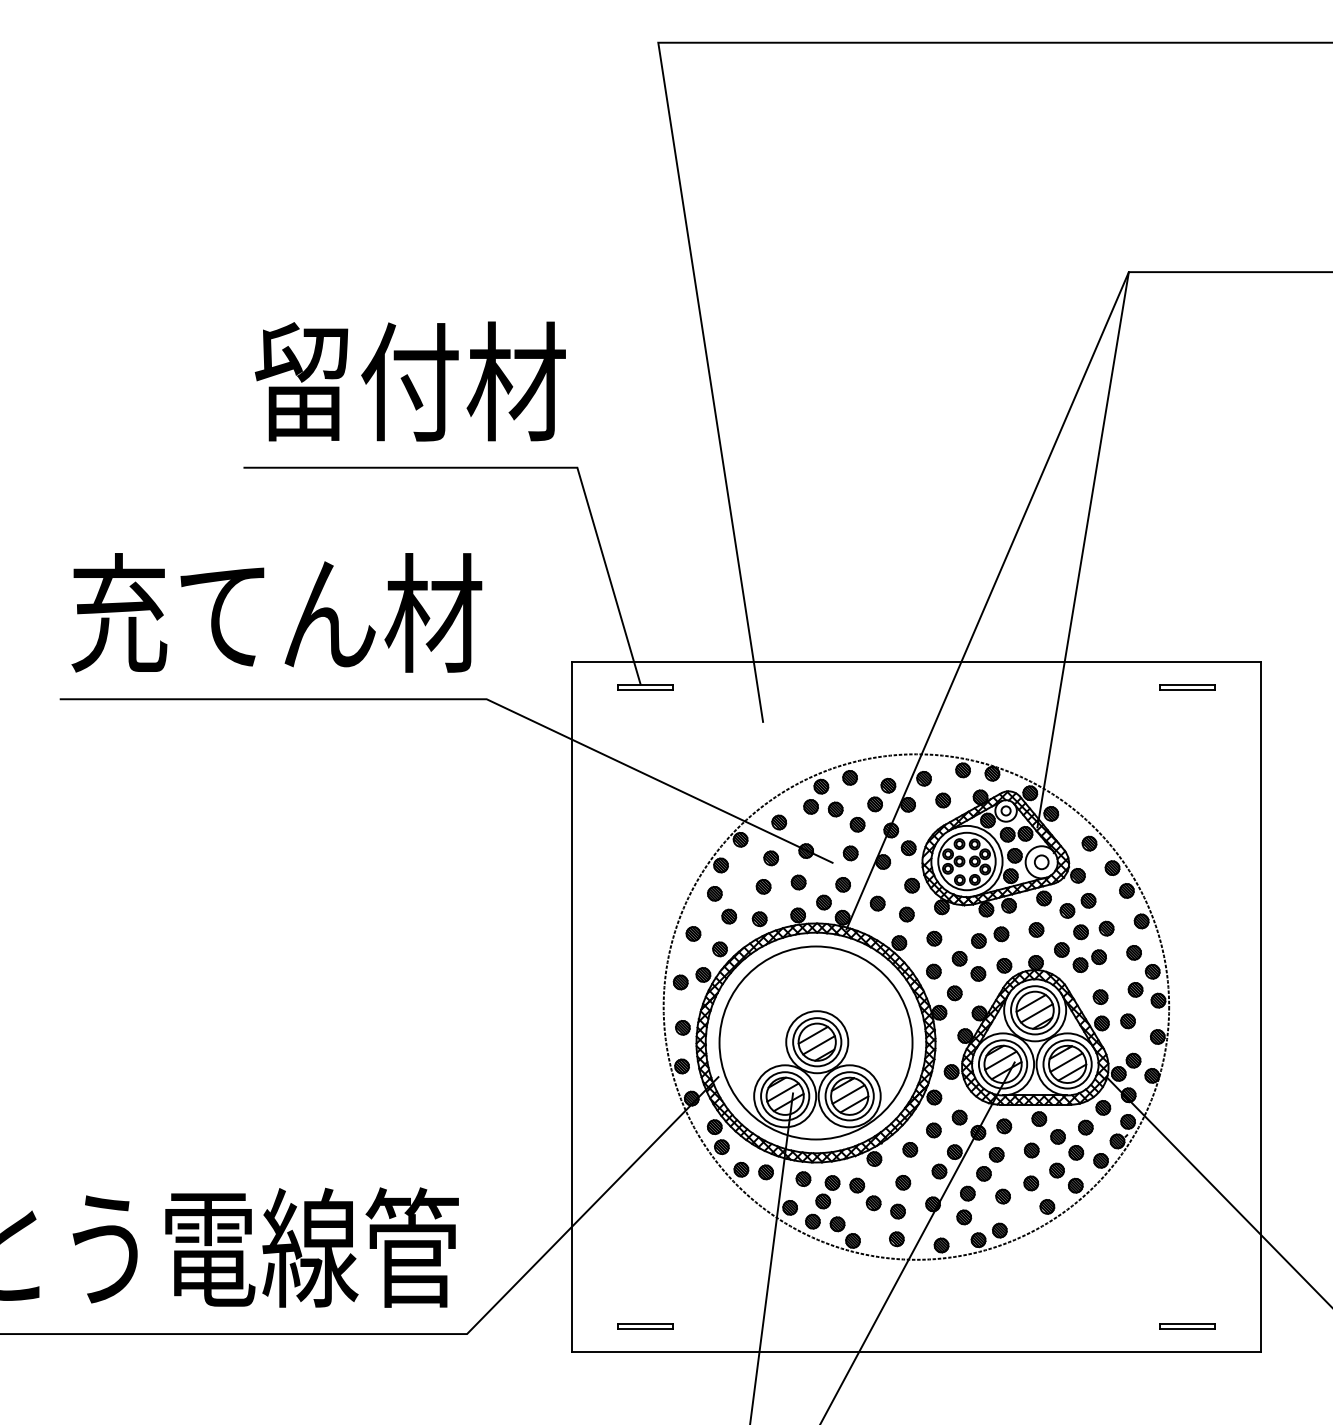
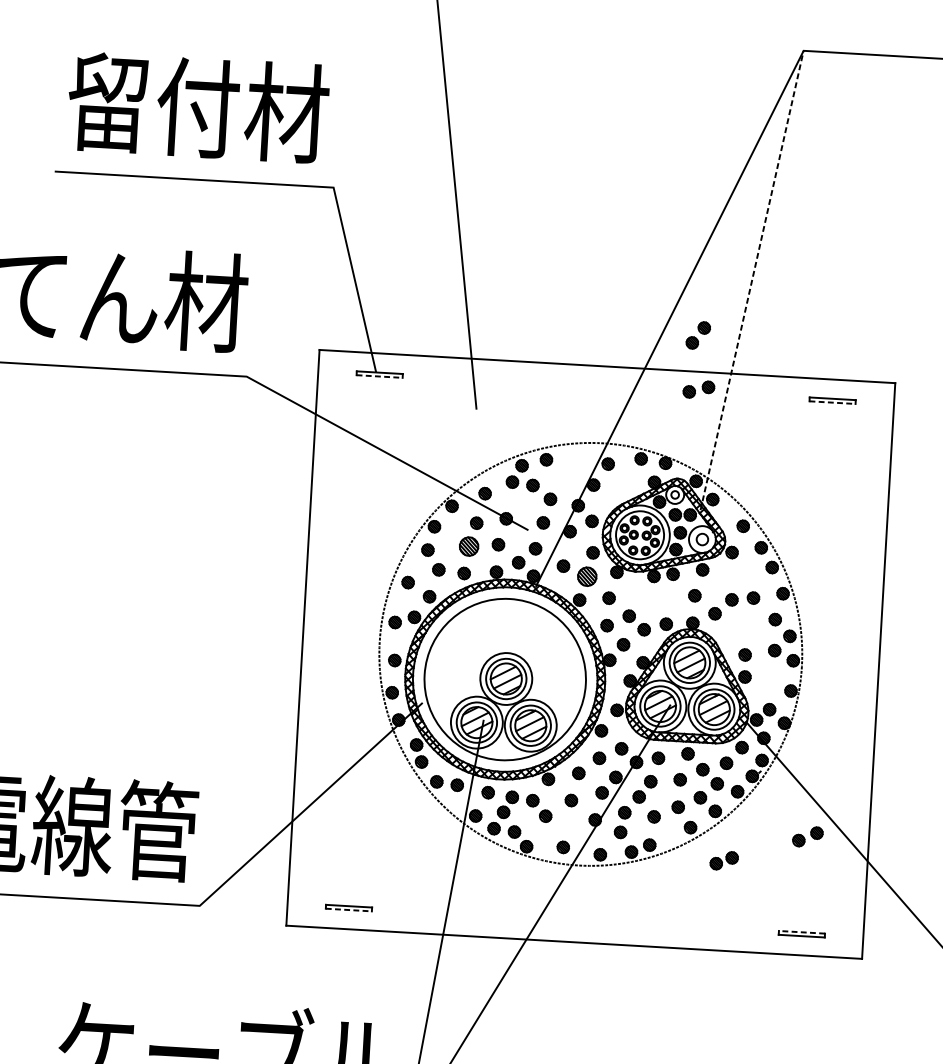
line: (1083, 549) -> (752, 280), solid -> dashed
line: (645, 689) -> (379, 376), solid -> dashed
line: (1187, 689) -> (832, 402), solid -> dashed
part: (881, 794) -> (698, 334), moved
part: (943, 800) -> (623, 483), removed
part: (763, 886) -> (468, 546), size x1.6
part: (1077, 905) -> (807, 836), moved
part: (906, 914) -> (586, 576), size x1.6
part: (990, 937) -> (699, 389), moved
part: (1089, 961) -> (723, 861), moved
part: (1127, 1021) -> (766, 676), removed
part: (897, 1211) -> (565, 824), removed
line: (1187, 1324) -> (801, 932), solid -> dashed
line: (645, 1328) -> (349, 909), solid -> dashed

